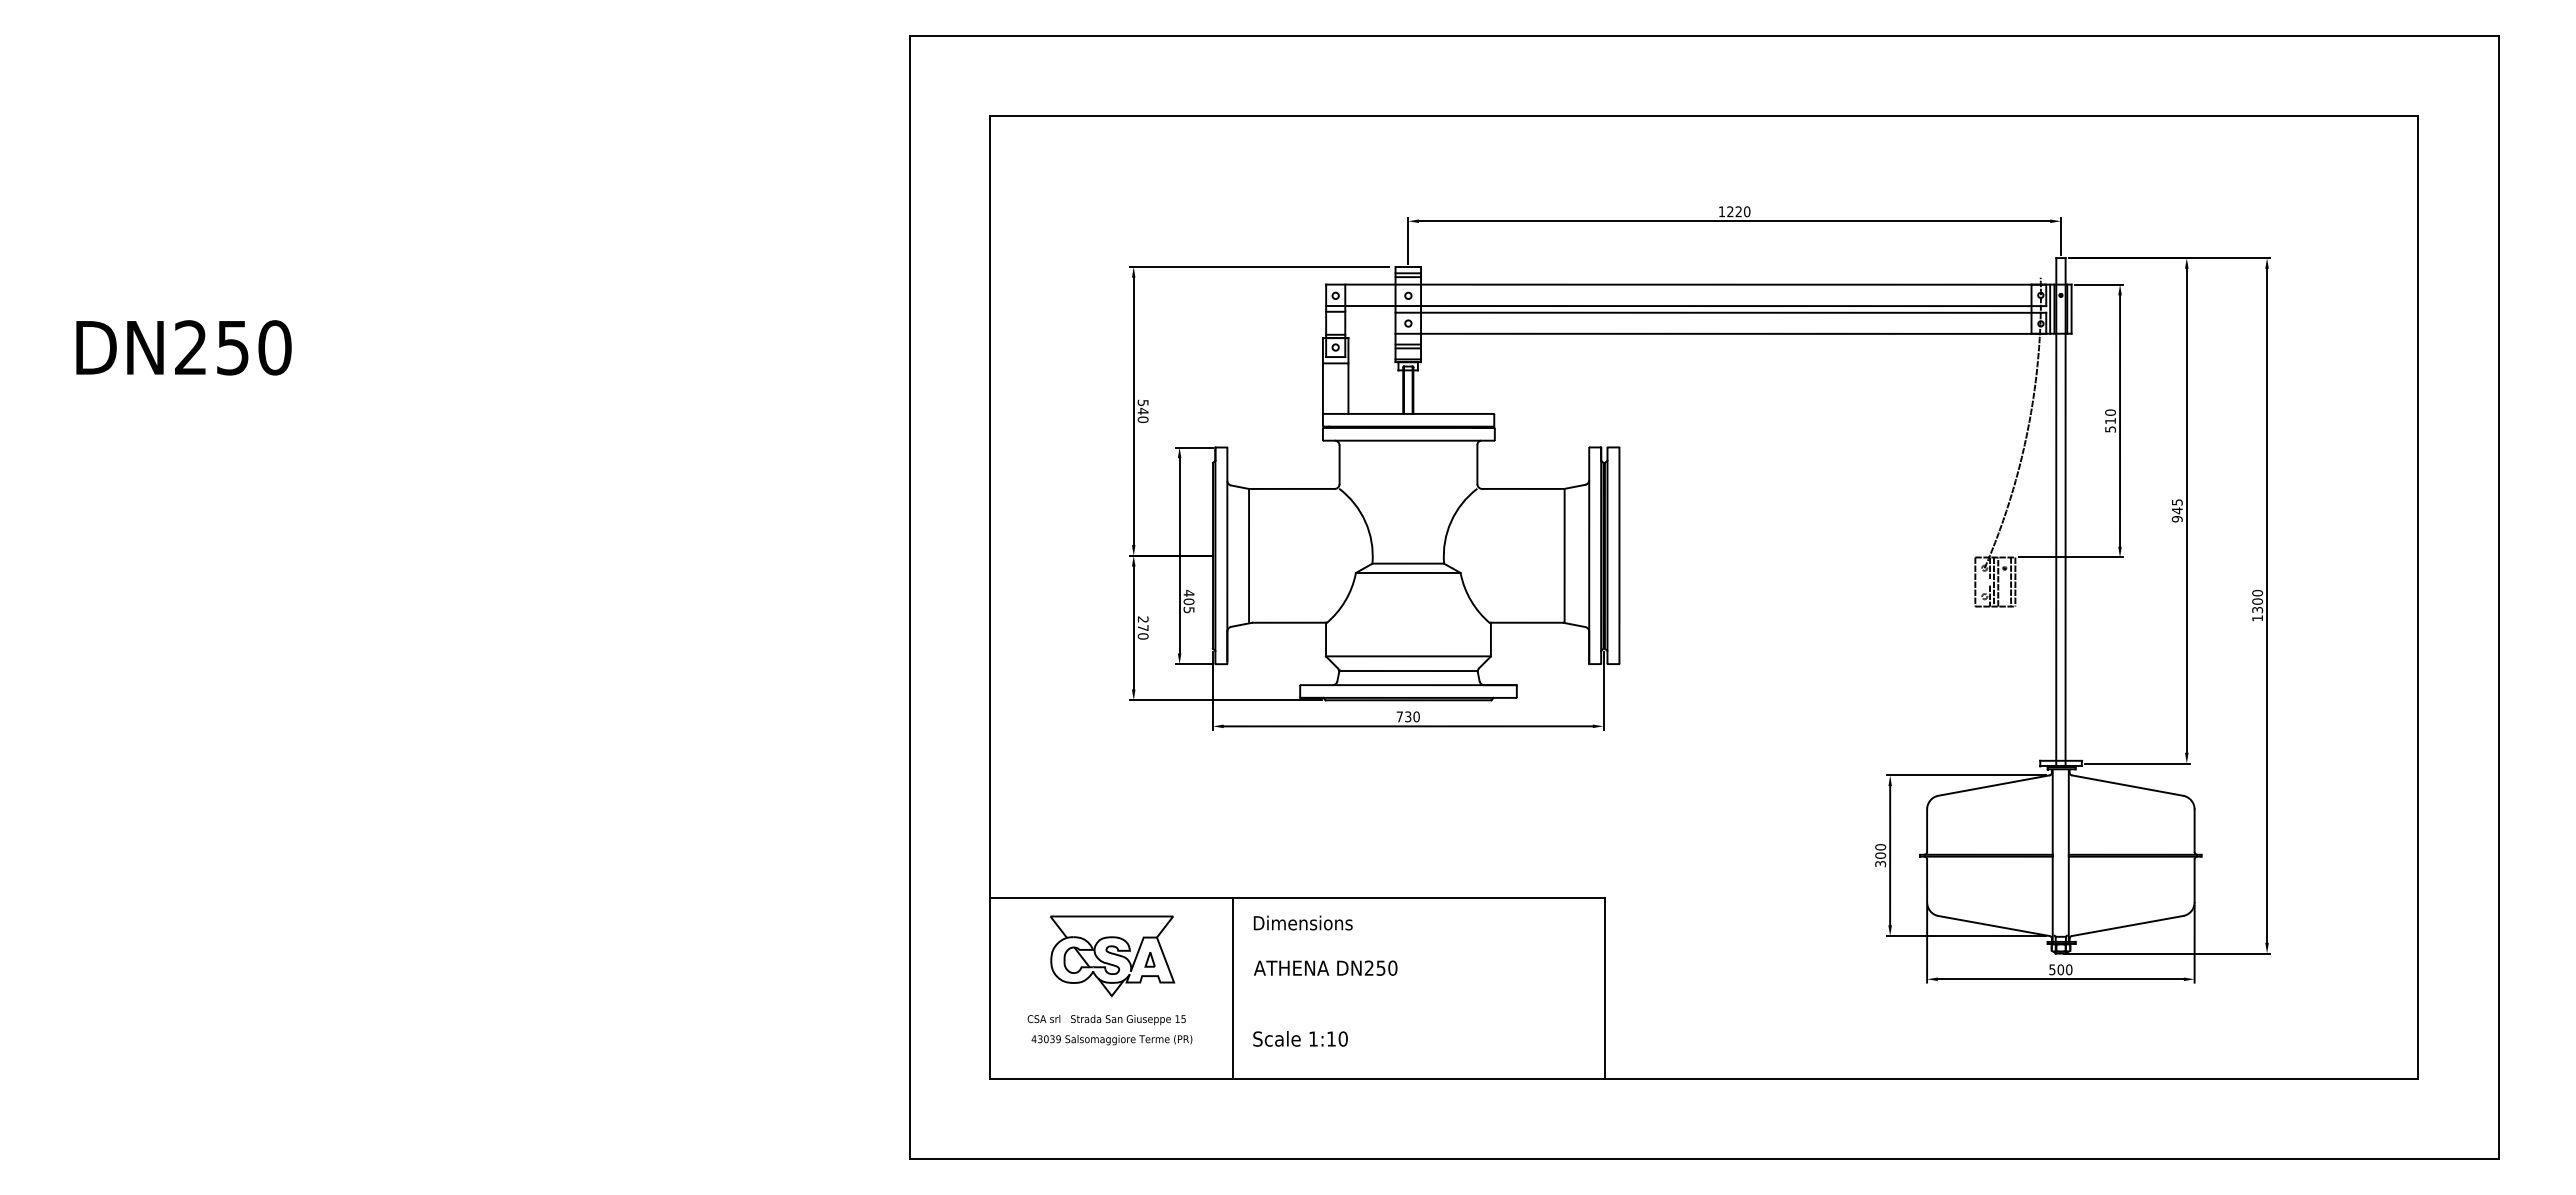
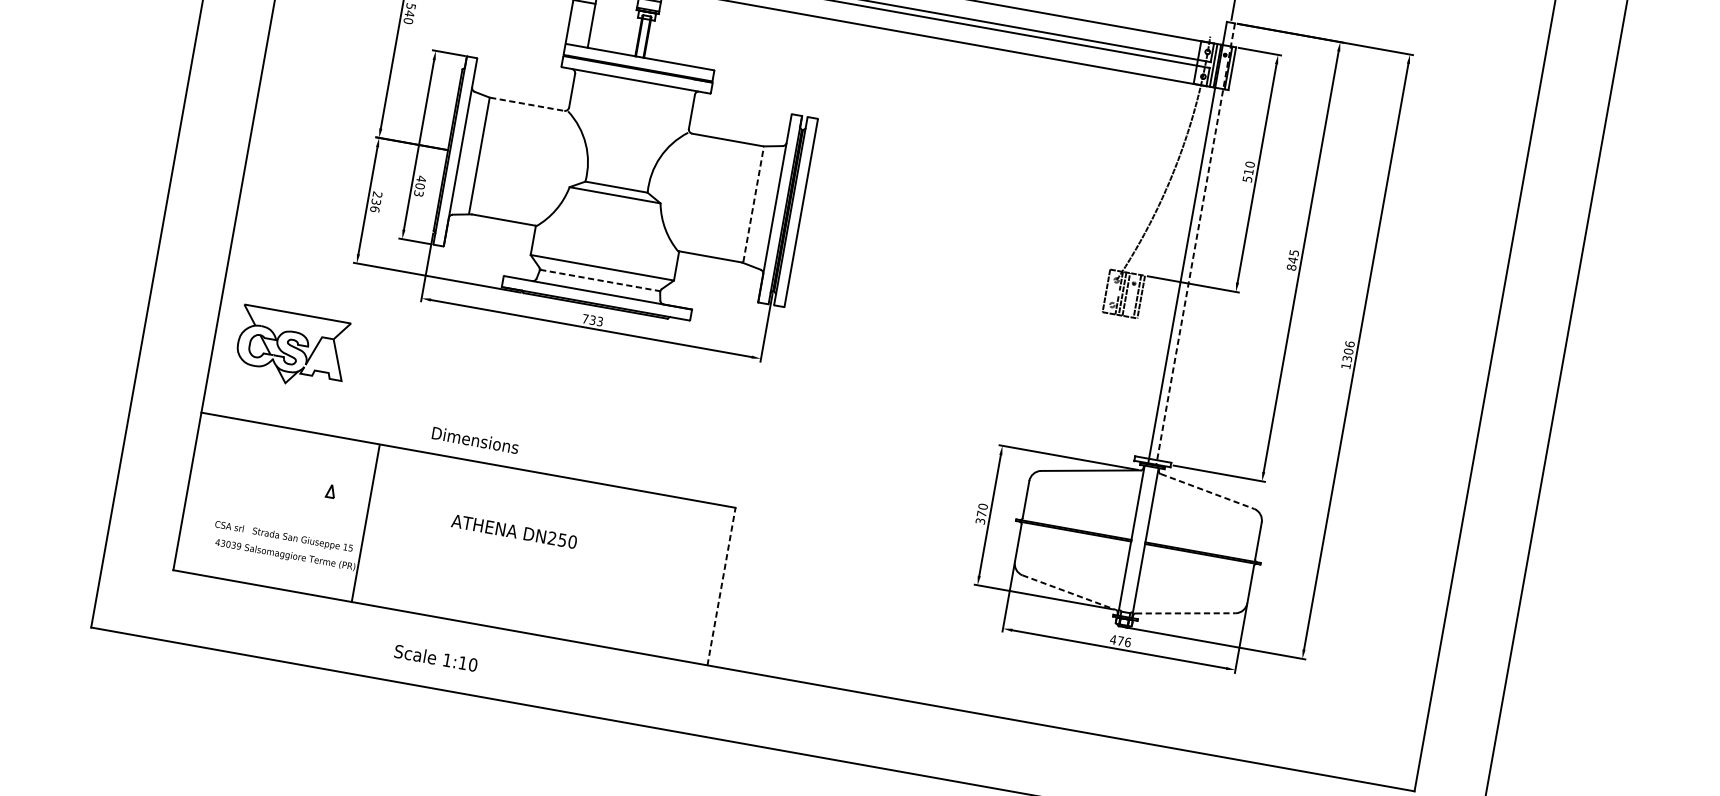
line: (1292, 488) -> (527, 103), solid -> dashed
line: (2065, 512) -> (1195, 244), solid -> dashed
text: (2177, 519) -> (1291, 267), 945 -> 845
line: (1564, 555) -> (753, 204), solid -> dashed
text: (2257, 592) -> (1349, 343), 1300 -> 1306
text: (1189, 610) -> (419, 194), 405 -> 403
text: (1142, 631) -> (375, 204), 270 -> 236
line: (1408, 671) -> (600, 280), solid -> dashed
text: (1416, 716) -> (600, 321), 730 -> 733
line: (2128, 785) -> (1208, 491), solid -> dashed
text: (1880, 855) -> (981, 513), 300 -> 370
text: (1302, 922) -> (474, 439), moved
line: (2128, 925) -> (1186, 613), solid -> dashed
line: (1994, 926) -> (1069, 593), solid -> dashed
part: (1112, 956) -> (292, 348), moved
text: (1325, 967) -> (514, 531), moved
text: (2060, 969) -> (1120, 640), 500 -> 476
line: (1233, 988) -> (365, 523), moved
line: (1604, 988) -> (721, 586), solid -> dashed
text: (1300, 1038) -> (436, 657), moved

